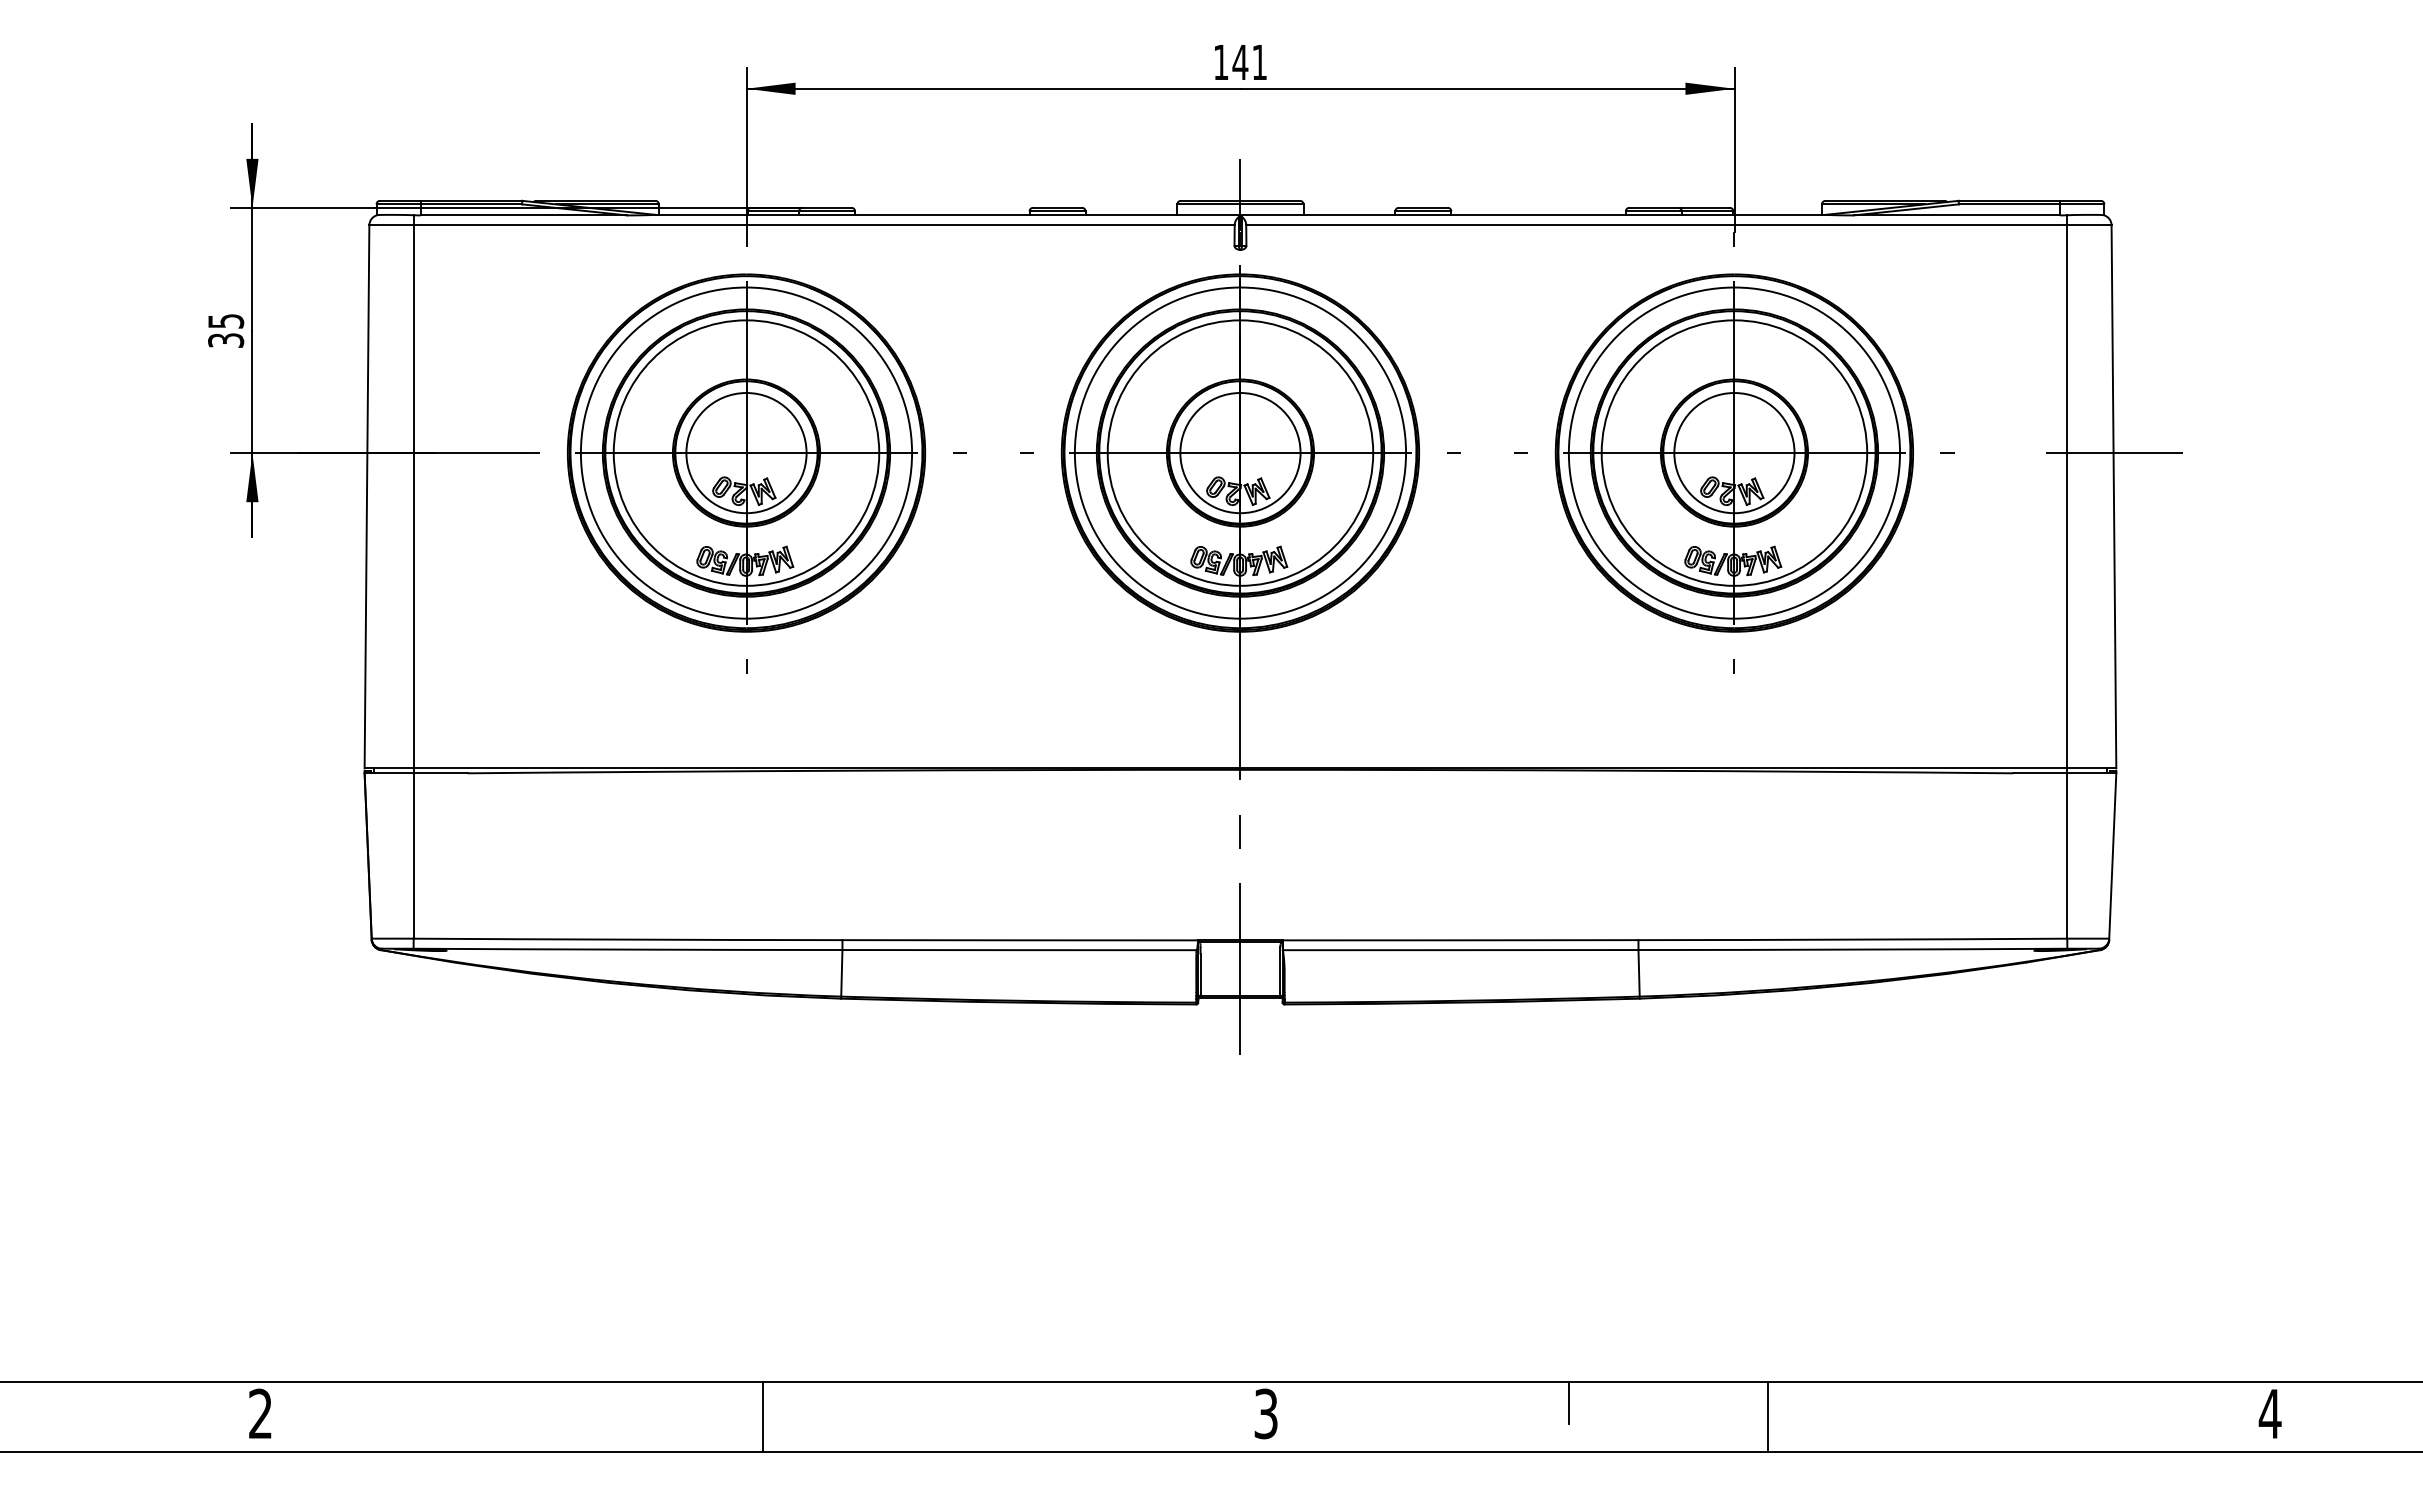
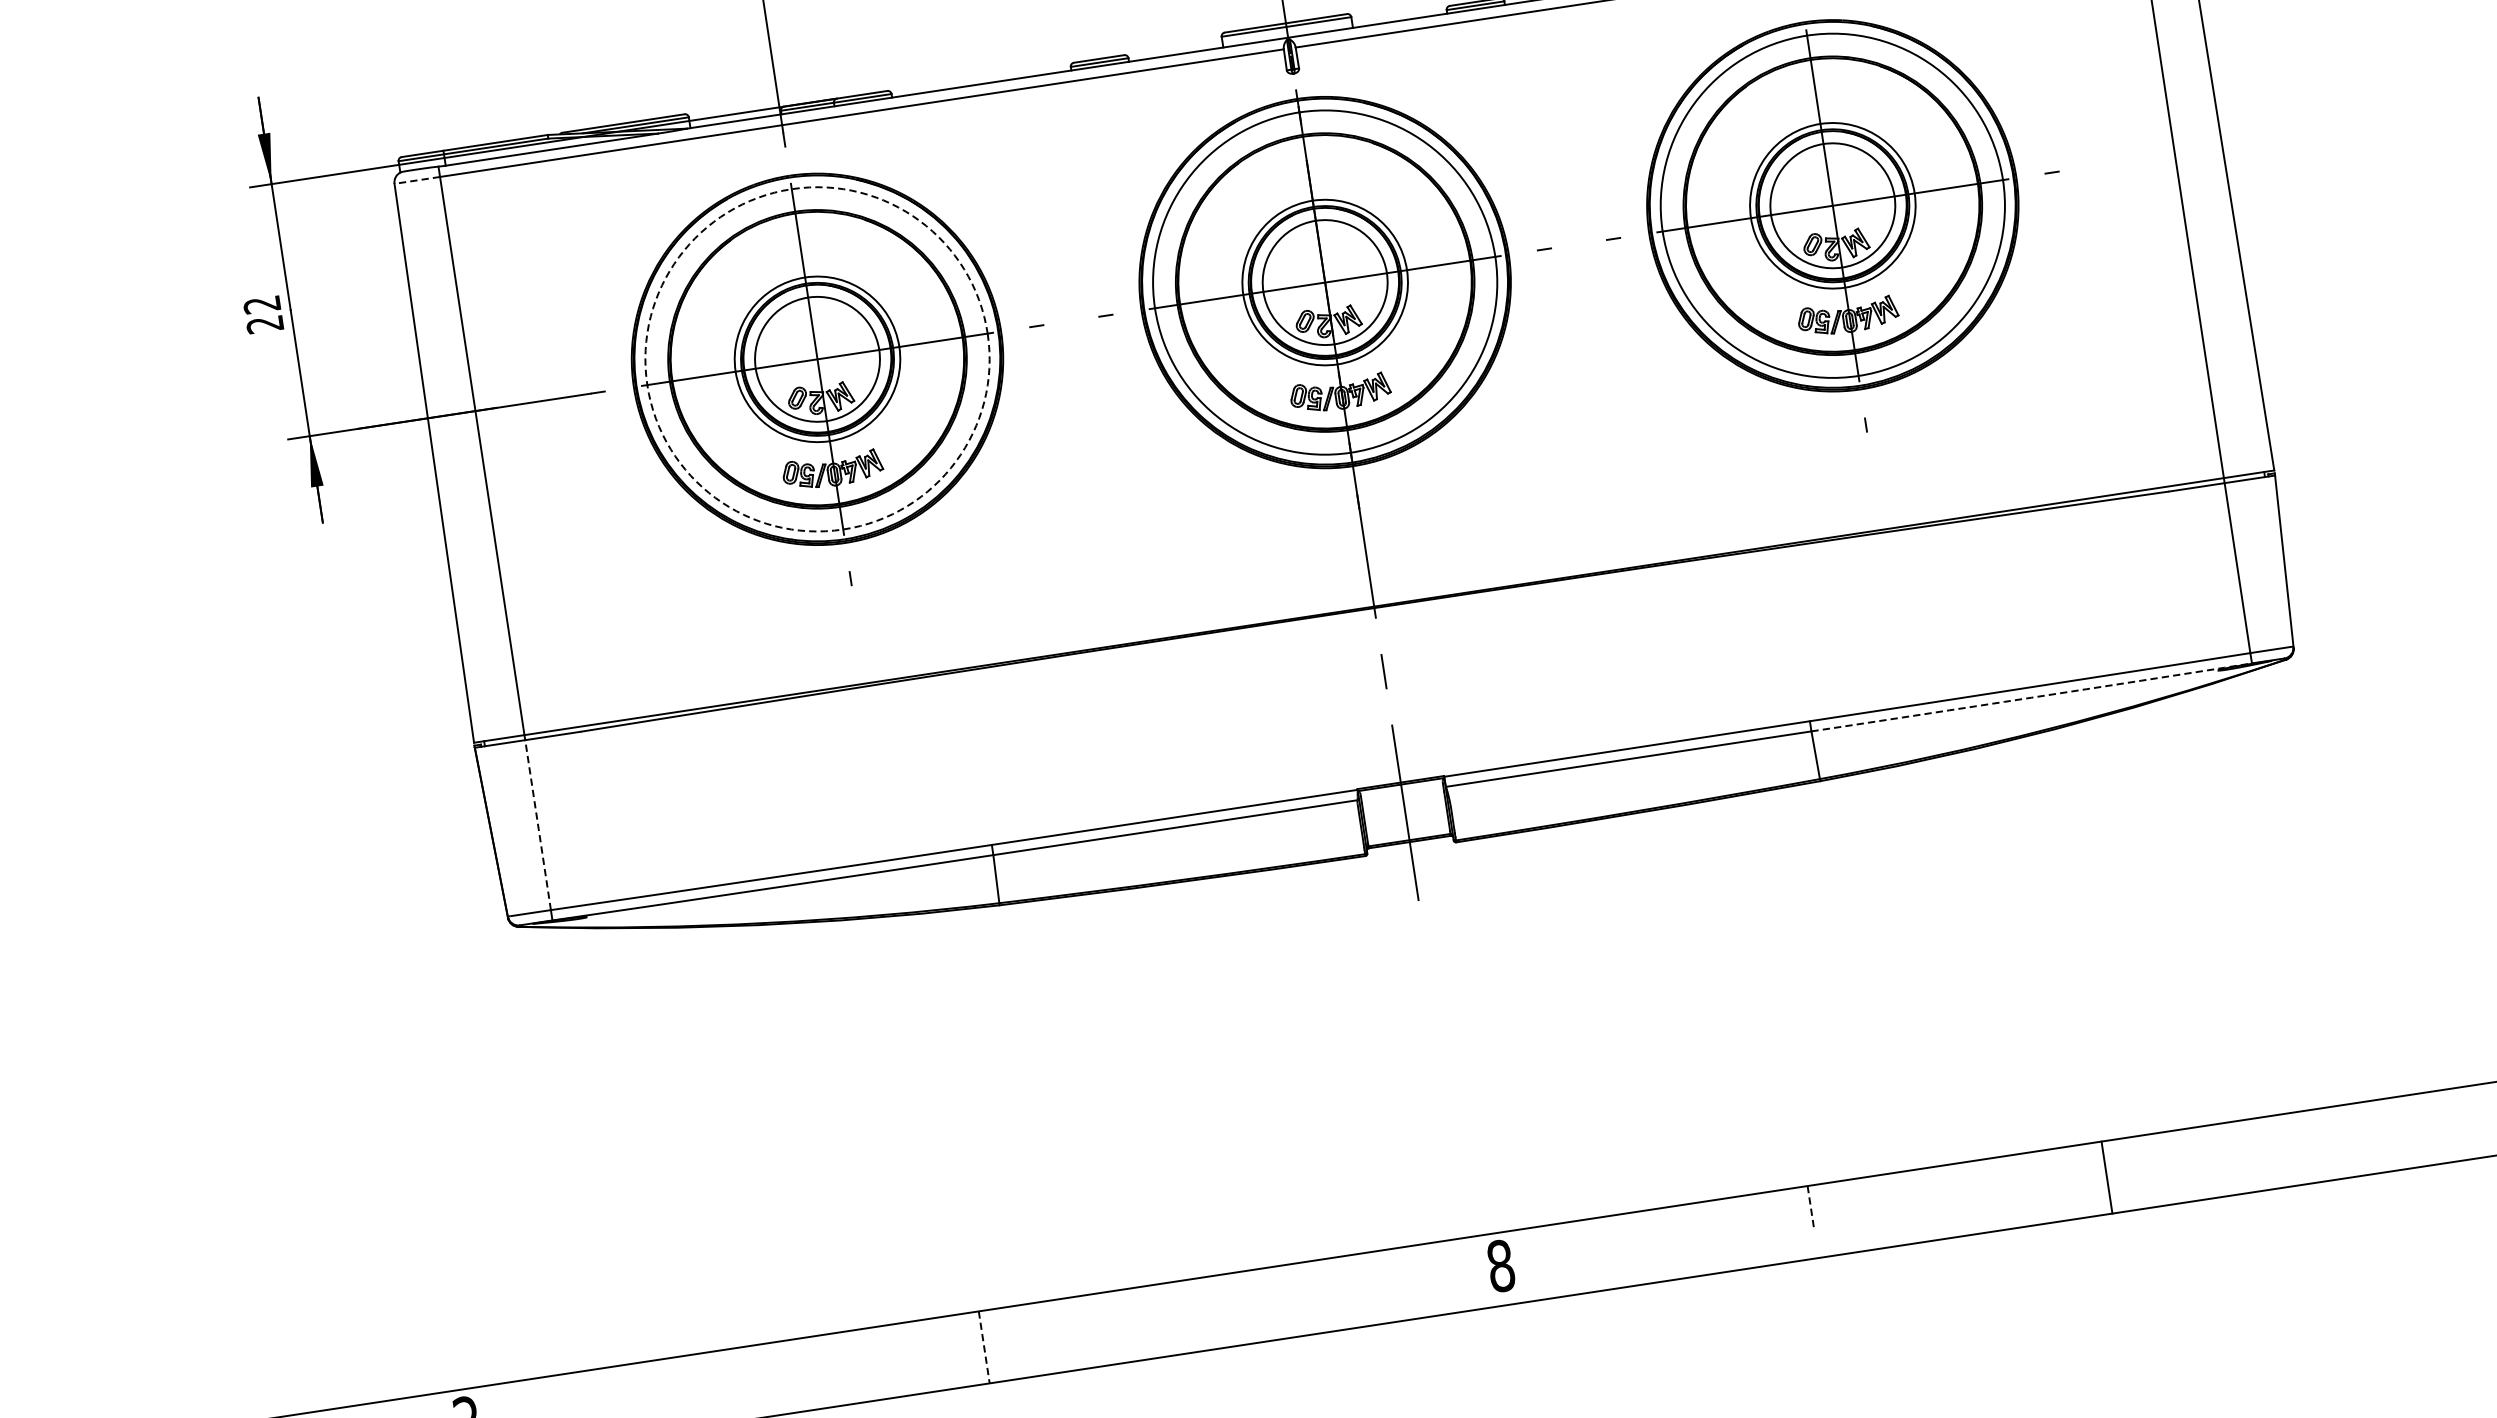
line: (391, 225) -> (417, 180), solid -> dashed
text: (226, 330) -> (264, 314), 35 -> 22
circle: (746, 452) -> (817, 358), size x0.6
circle: (746, 452) -> (817, 358), solid -> dashed
circle: (1240, 452) -> (1325, 281), size x0.6
circle: (1734, 452) -> (1832, 205), size x0.6
line: (2113, 453) -> (2222, 147), removed
line: (413, 856) -> (537, 825), solid -> dashed
arc: (1852, 949) -> (2031, 697), solid -> dashed
line: (1569, 1403) -> (1811, 1208), solid -> dashed
text: (1266, 1413) -> (1501, 1265), 3 -> 8
line: (1768, 1416) -> (2106, 1177), moved
line: (762, 1417) -> (983, 1347), solid -> dashed

